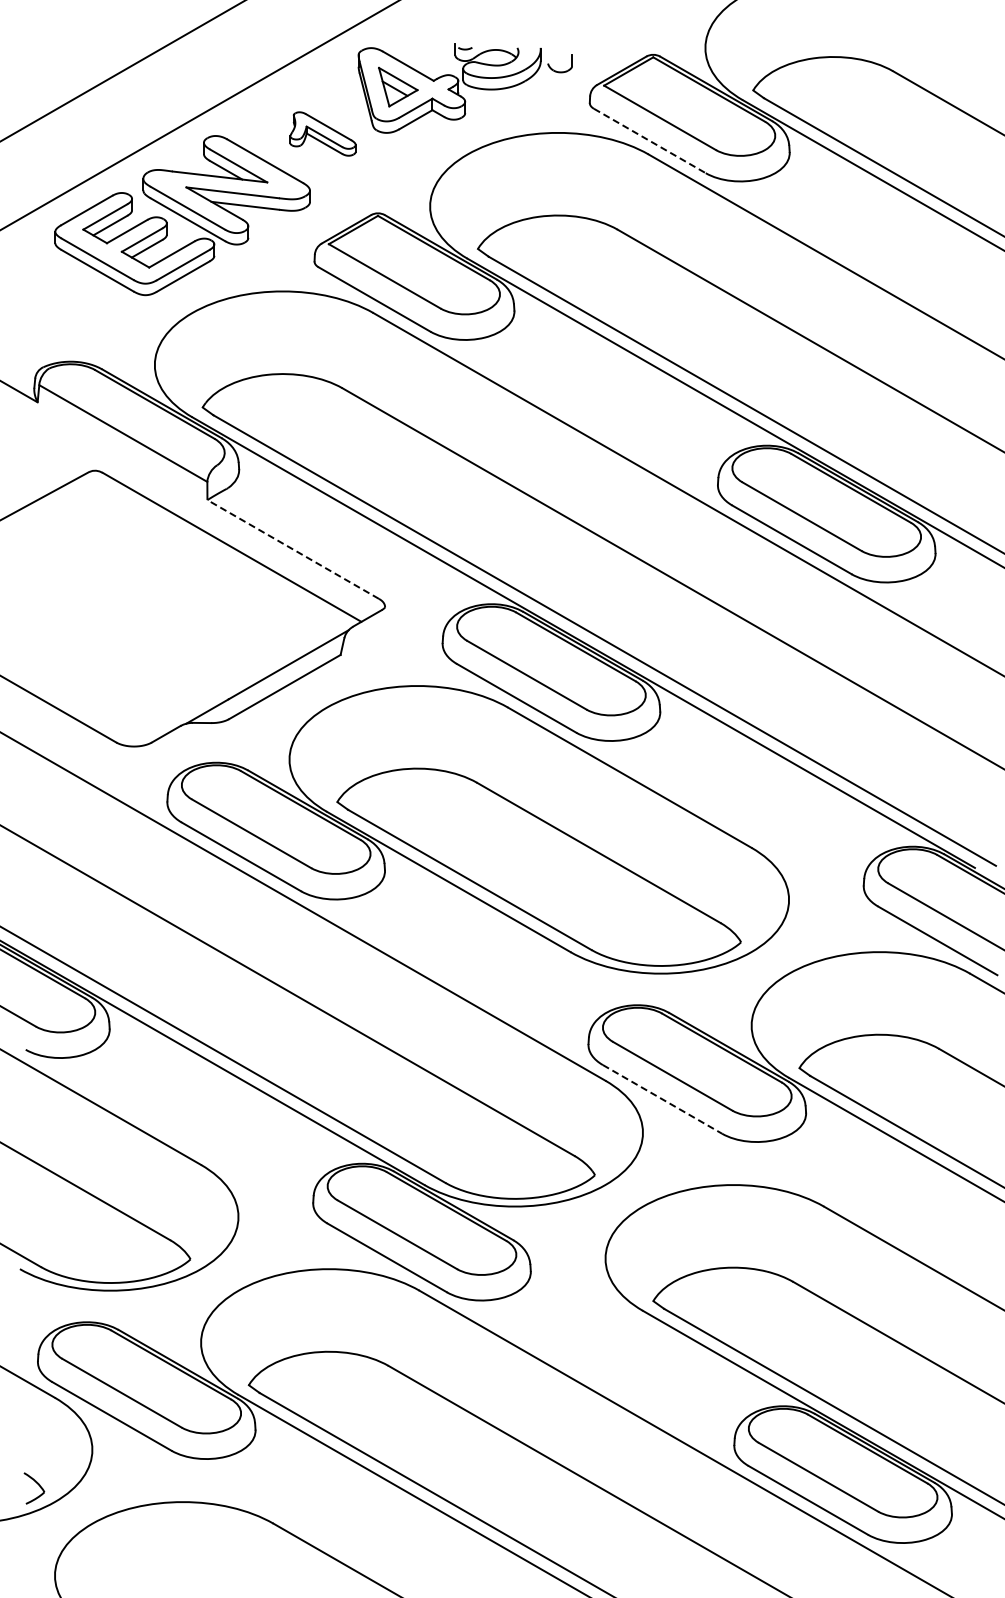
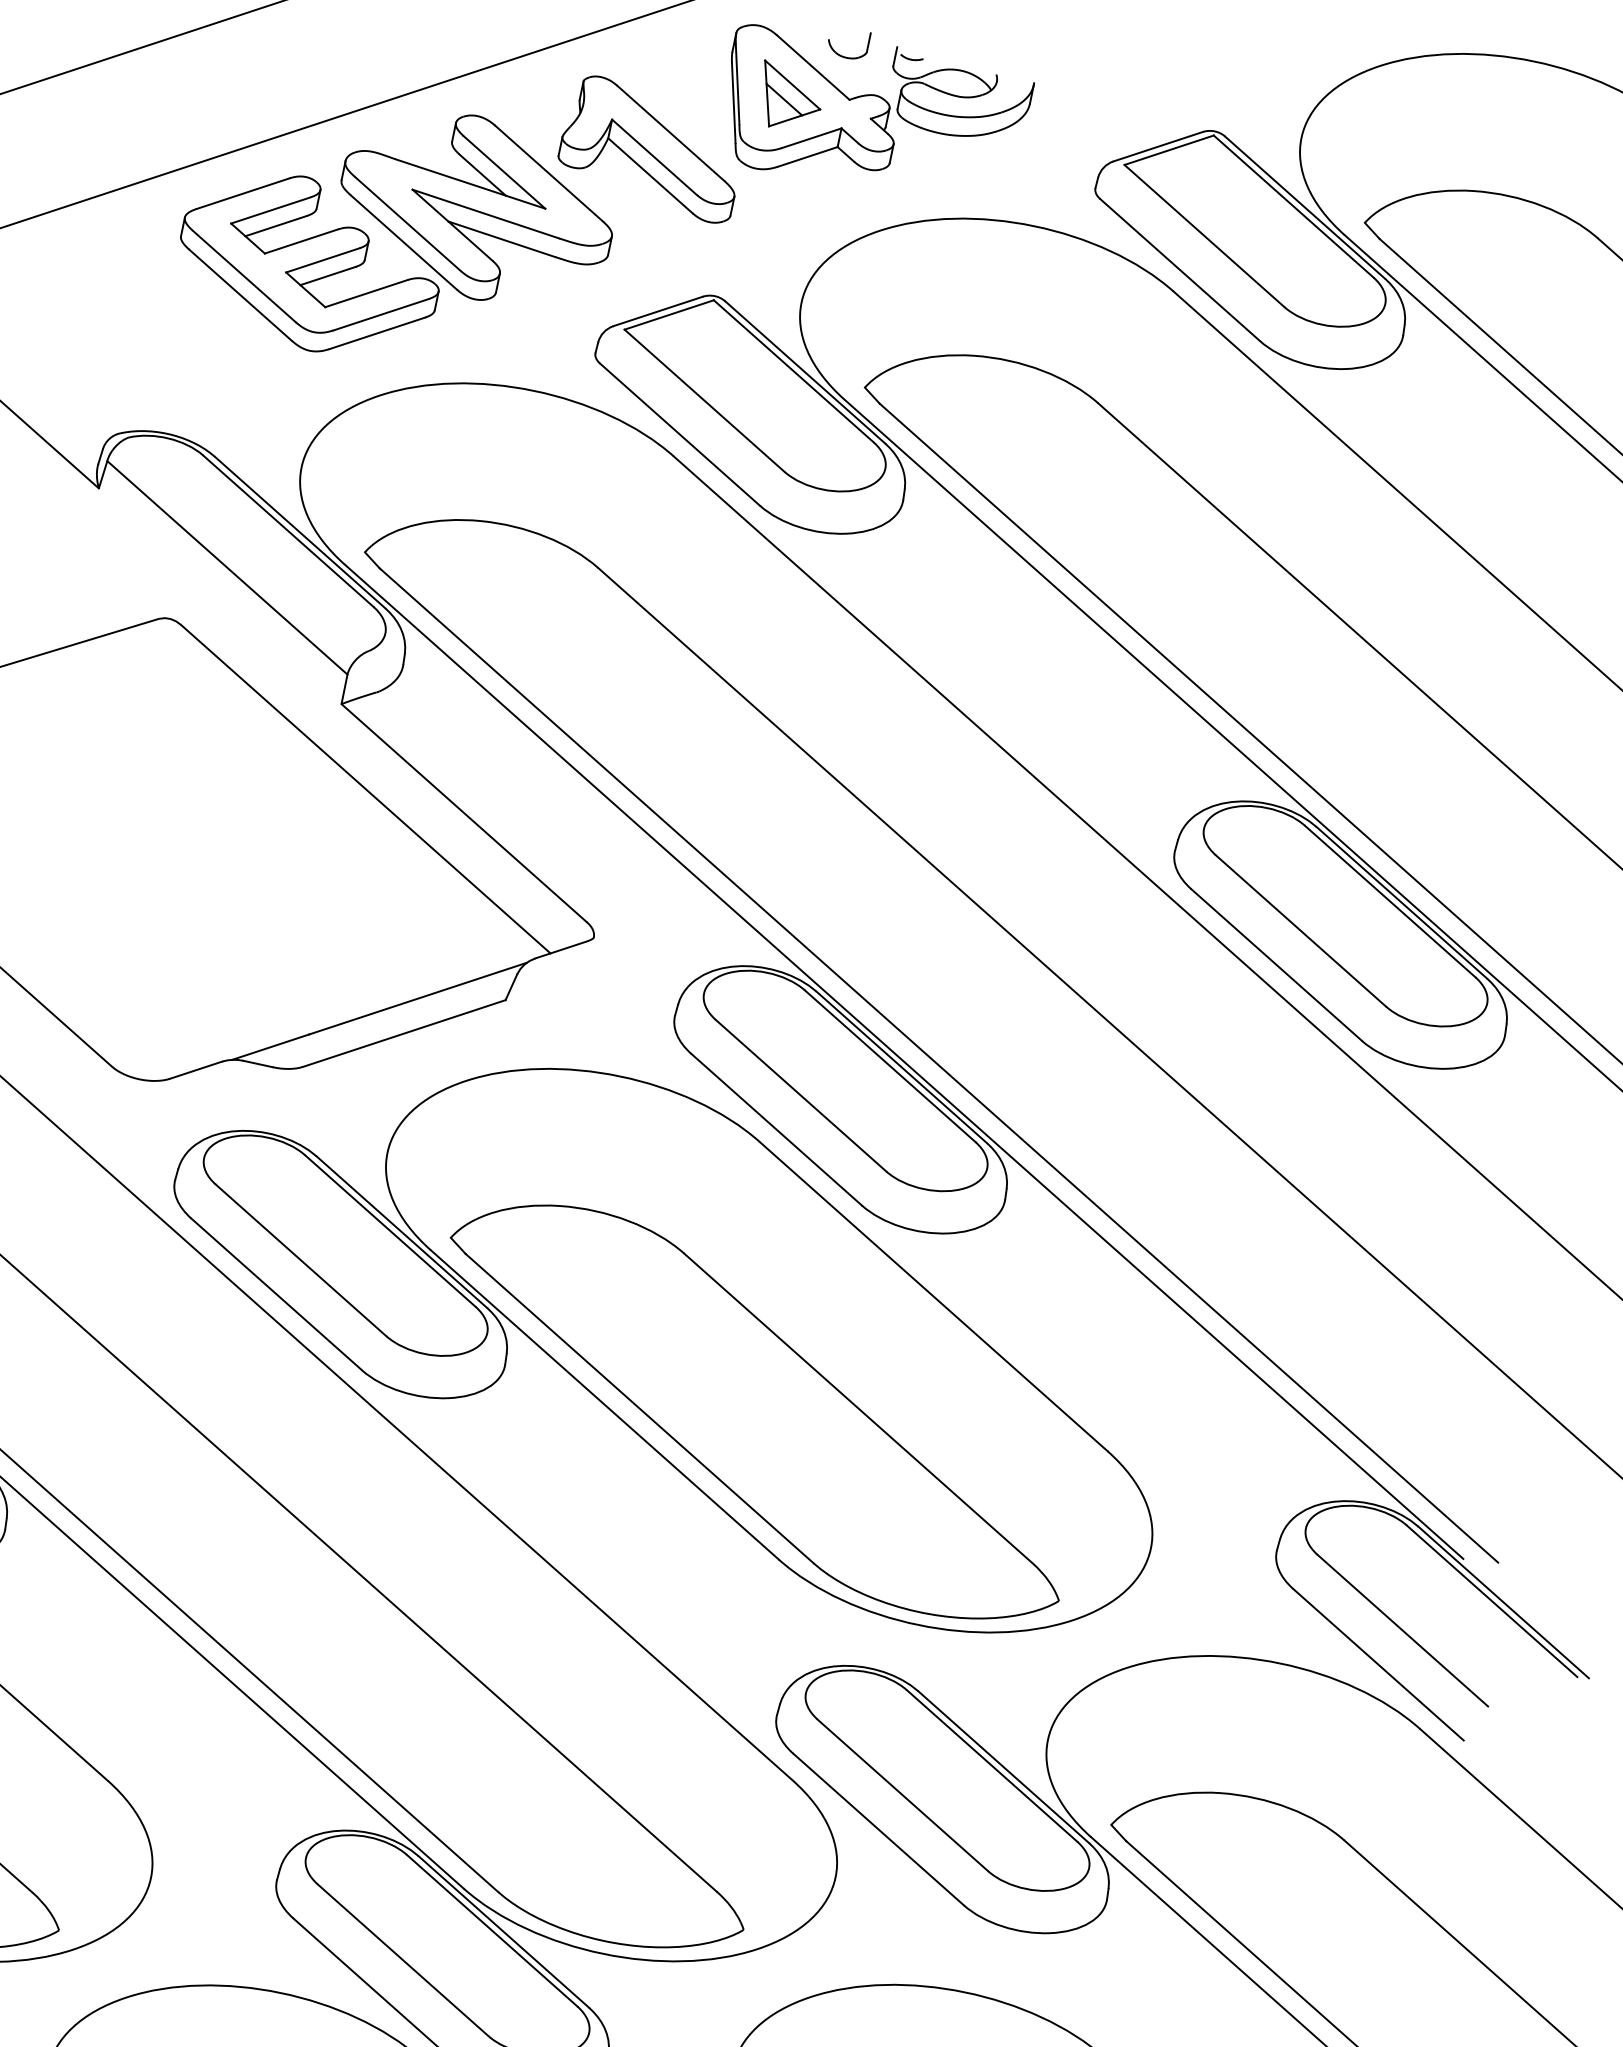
part: (556, 70) -> (840, 53), moved
part: (322, 133) -> (651, 147), size x1.67
line: (650, 141) -> (1180, 271), dashed -> solid
line: (293, 549) -> (464, 813), dashed -> solid
line: (662, 1099) -> (878, 1829), dashed -> solid

